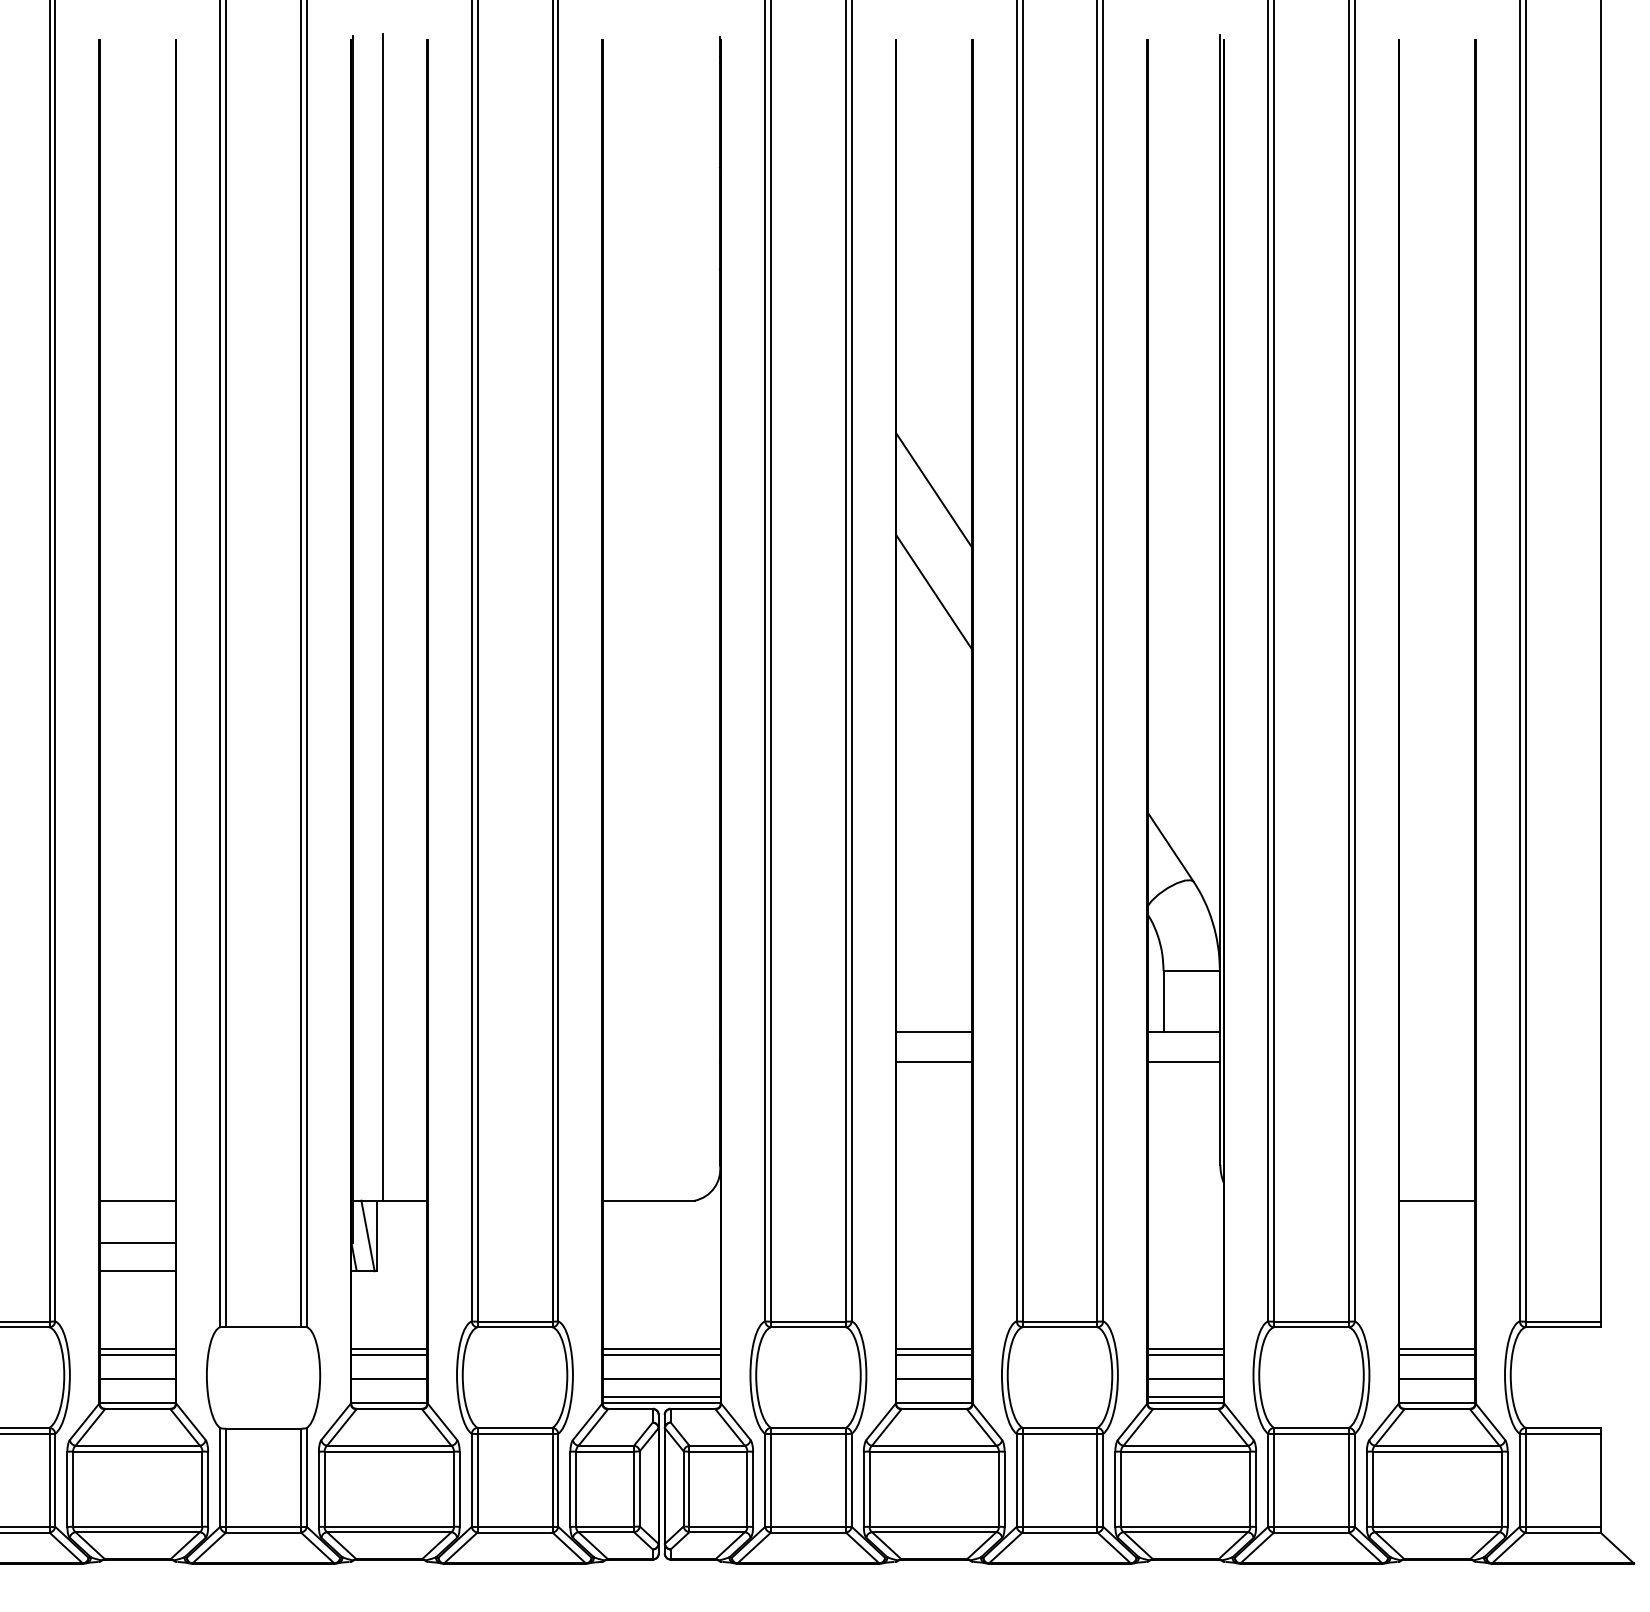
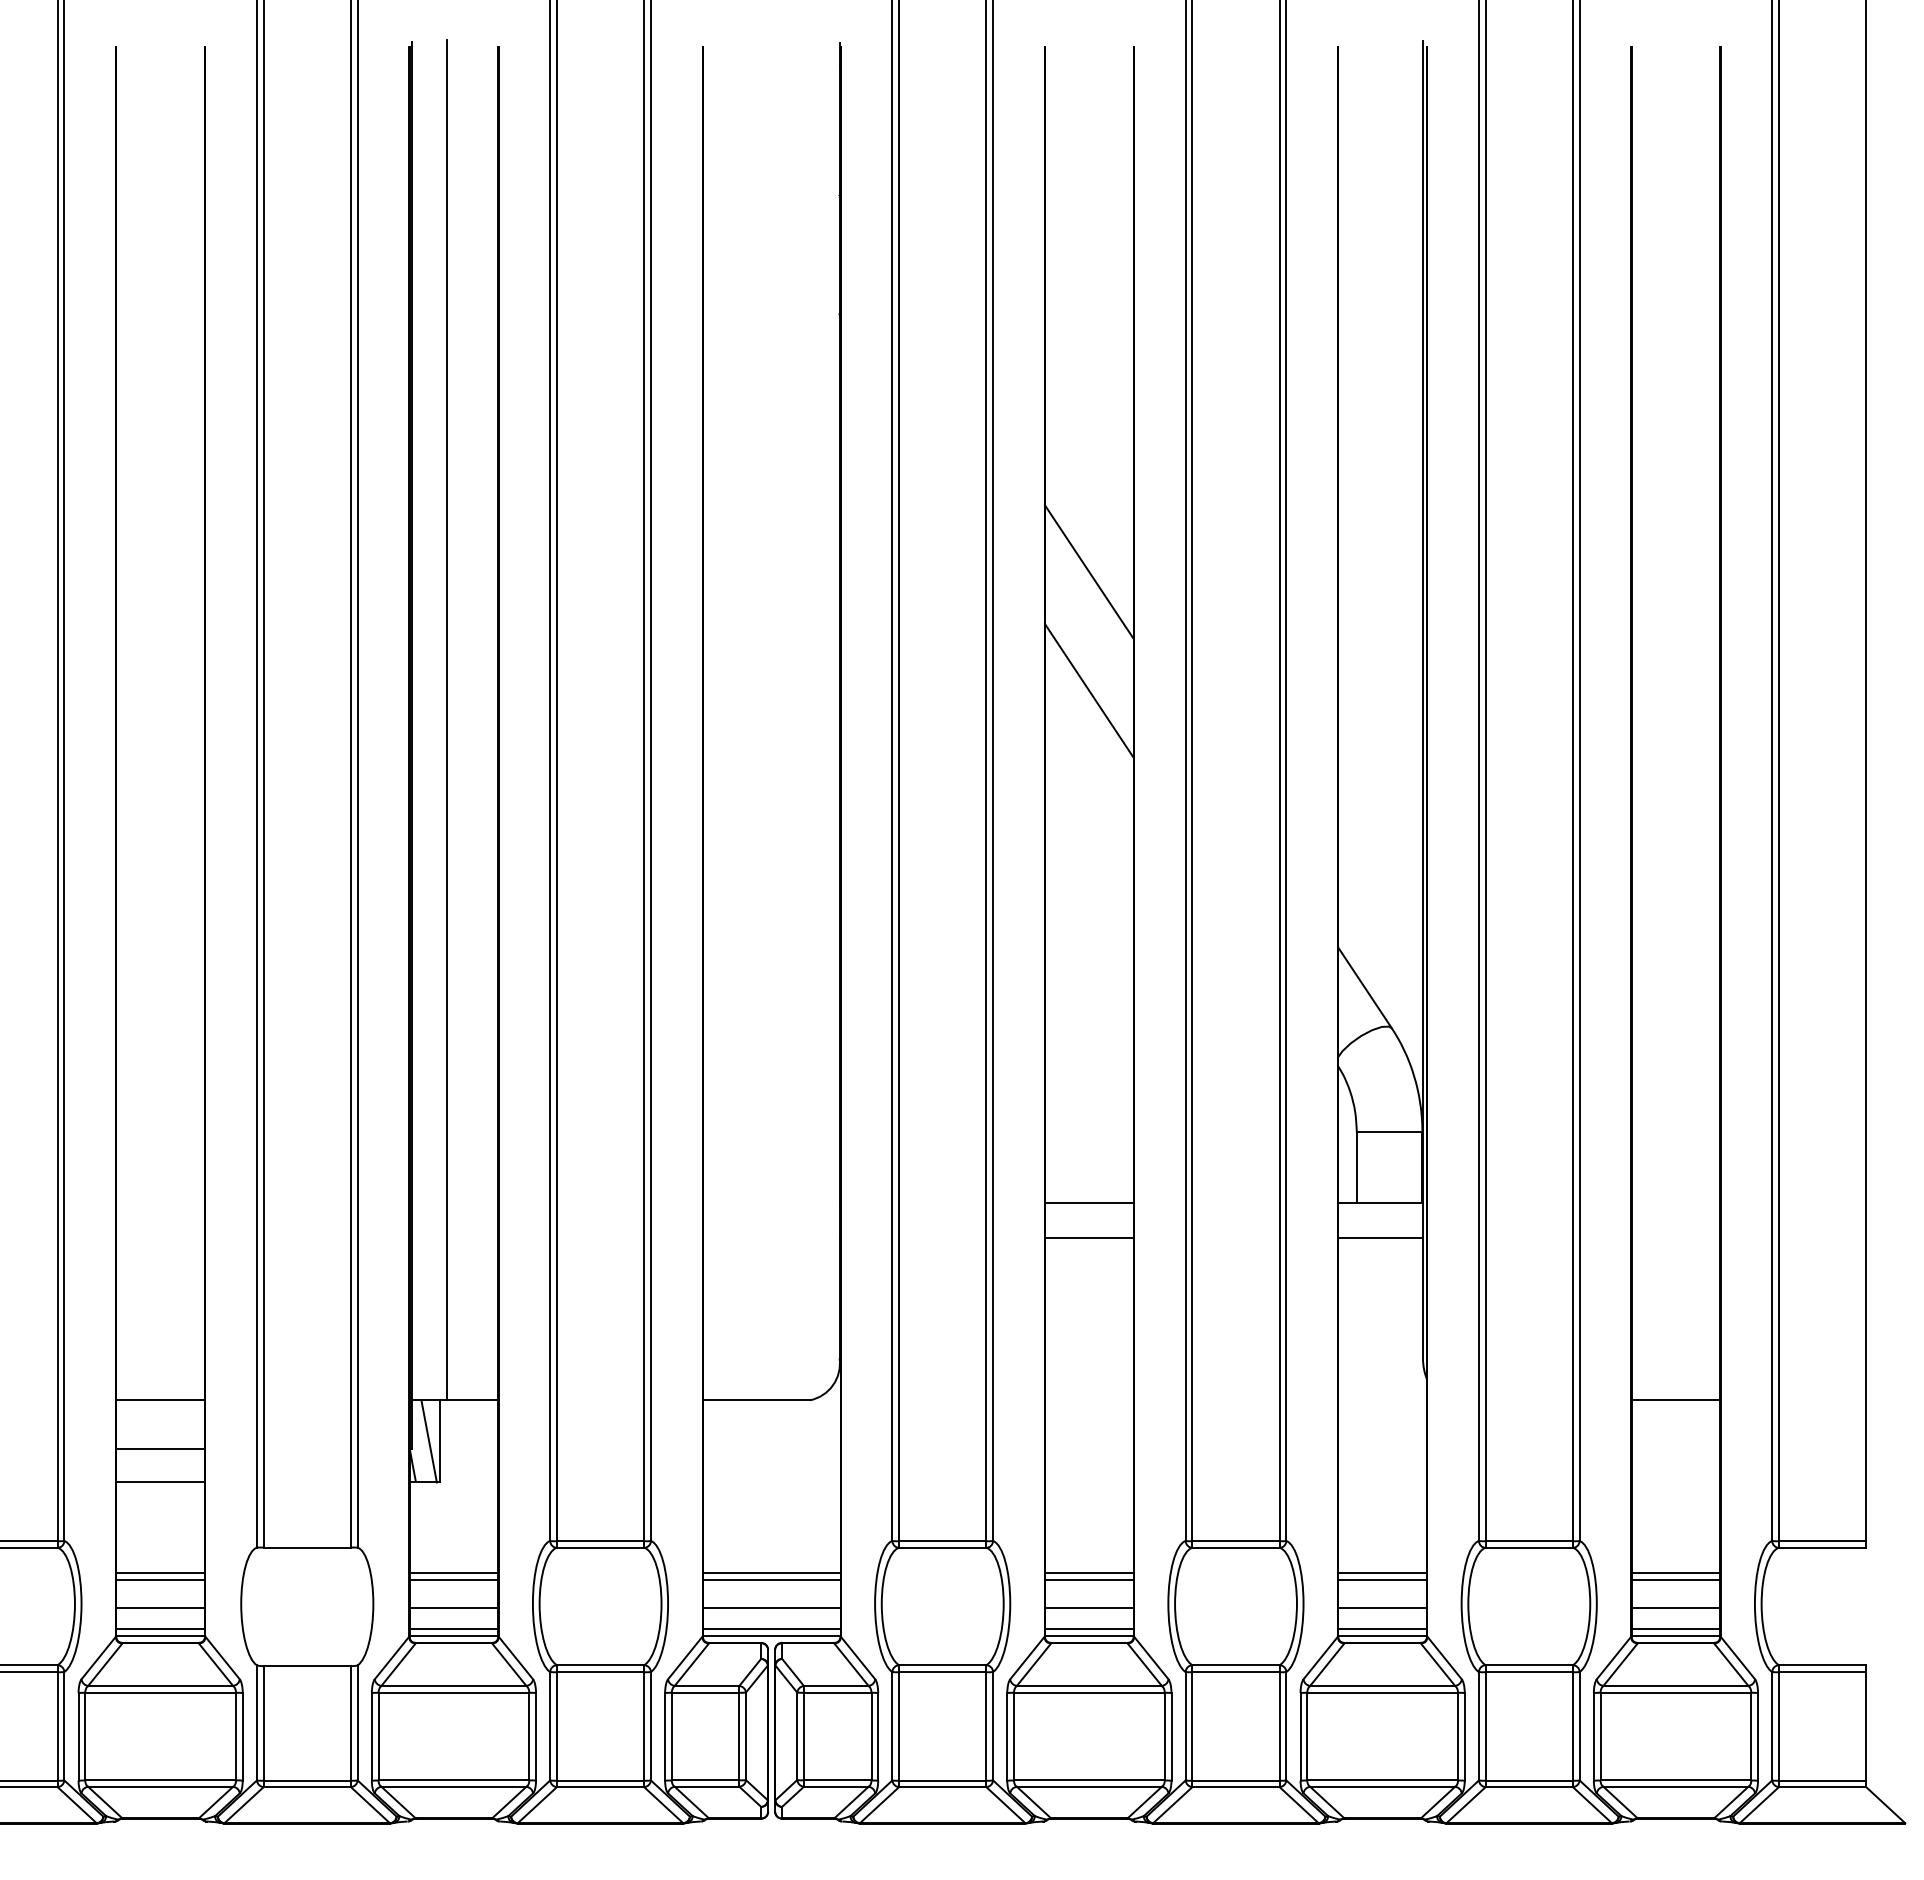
line: (137, 1397) -> (160, 1629), added
line: (388, 1397) -> (453, 1629), added
line: (933, 1397) -> (1088, 1629), added
line: (1436, 1397) -> (1675, 1629), added

